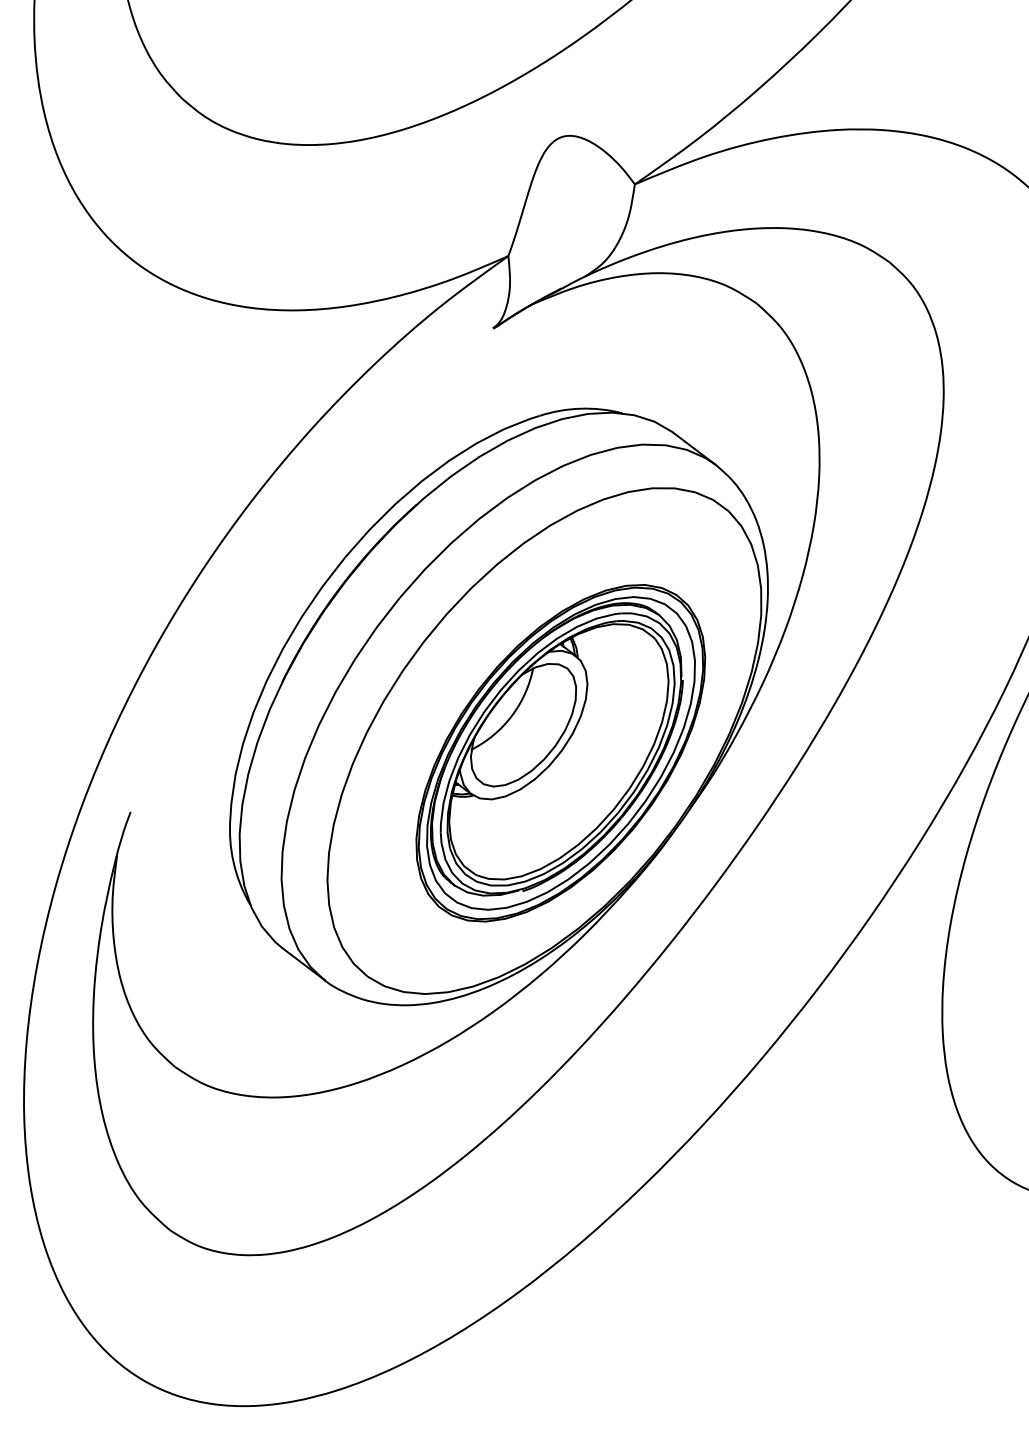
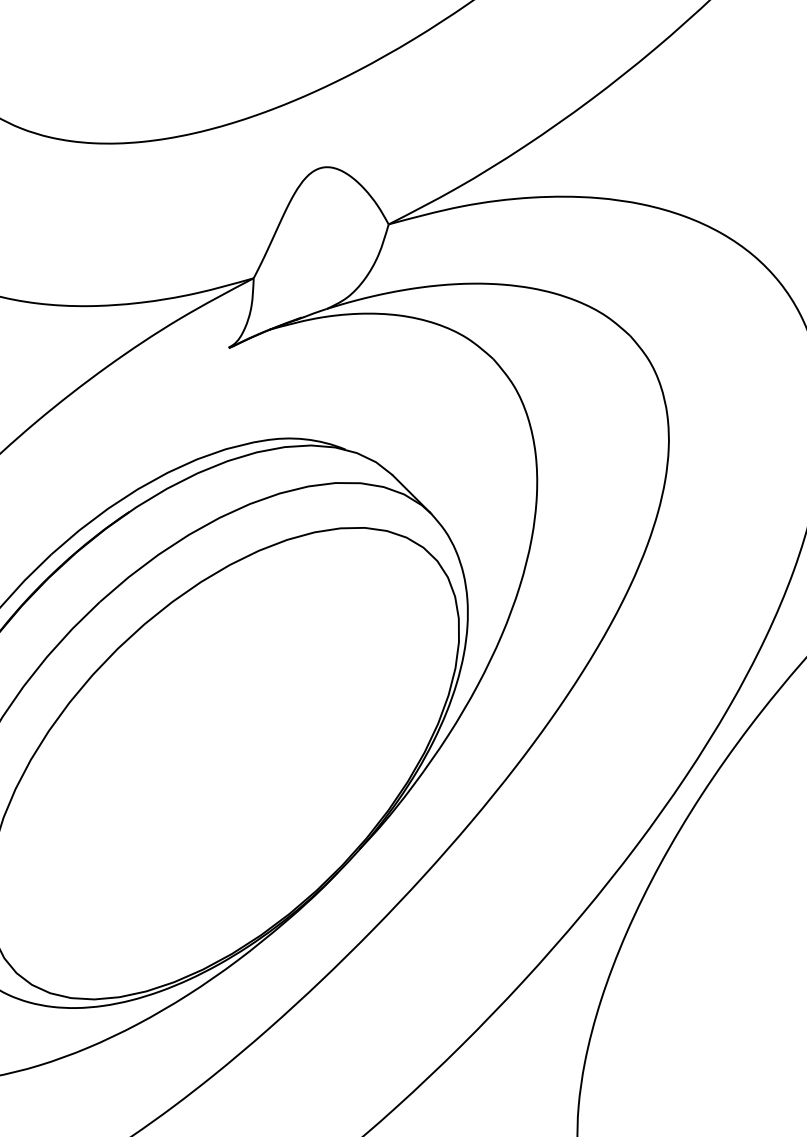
part: (560, 753) -> (237, 778), removed

